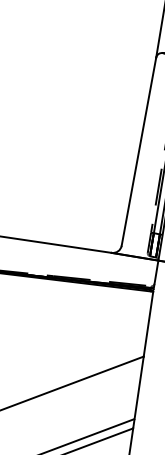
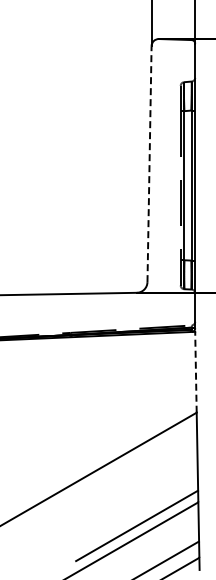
line: (138, 151) -> (149, 163), solid -> dashed
line: (148, 323) -> (195, 371), solid -> dashed

